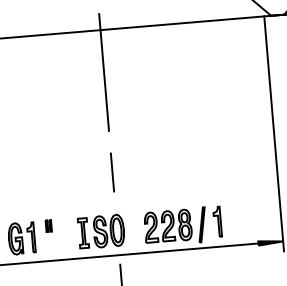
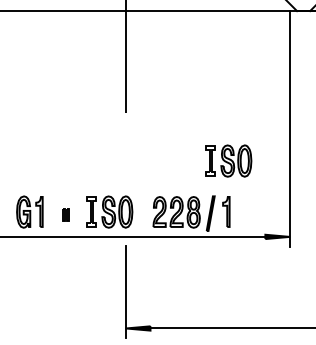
part: (215, 170) -> (228, 160), added
line: (112, 172) -> (125, 153), removed
part: (48, 225) -> (65, 214), moved

